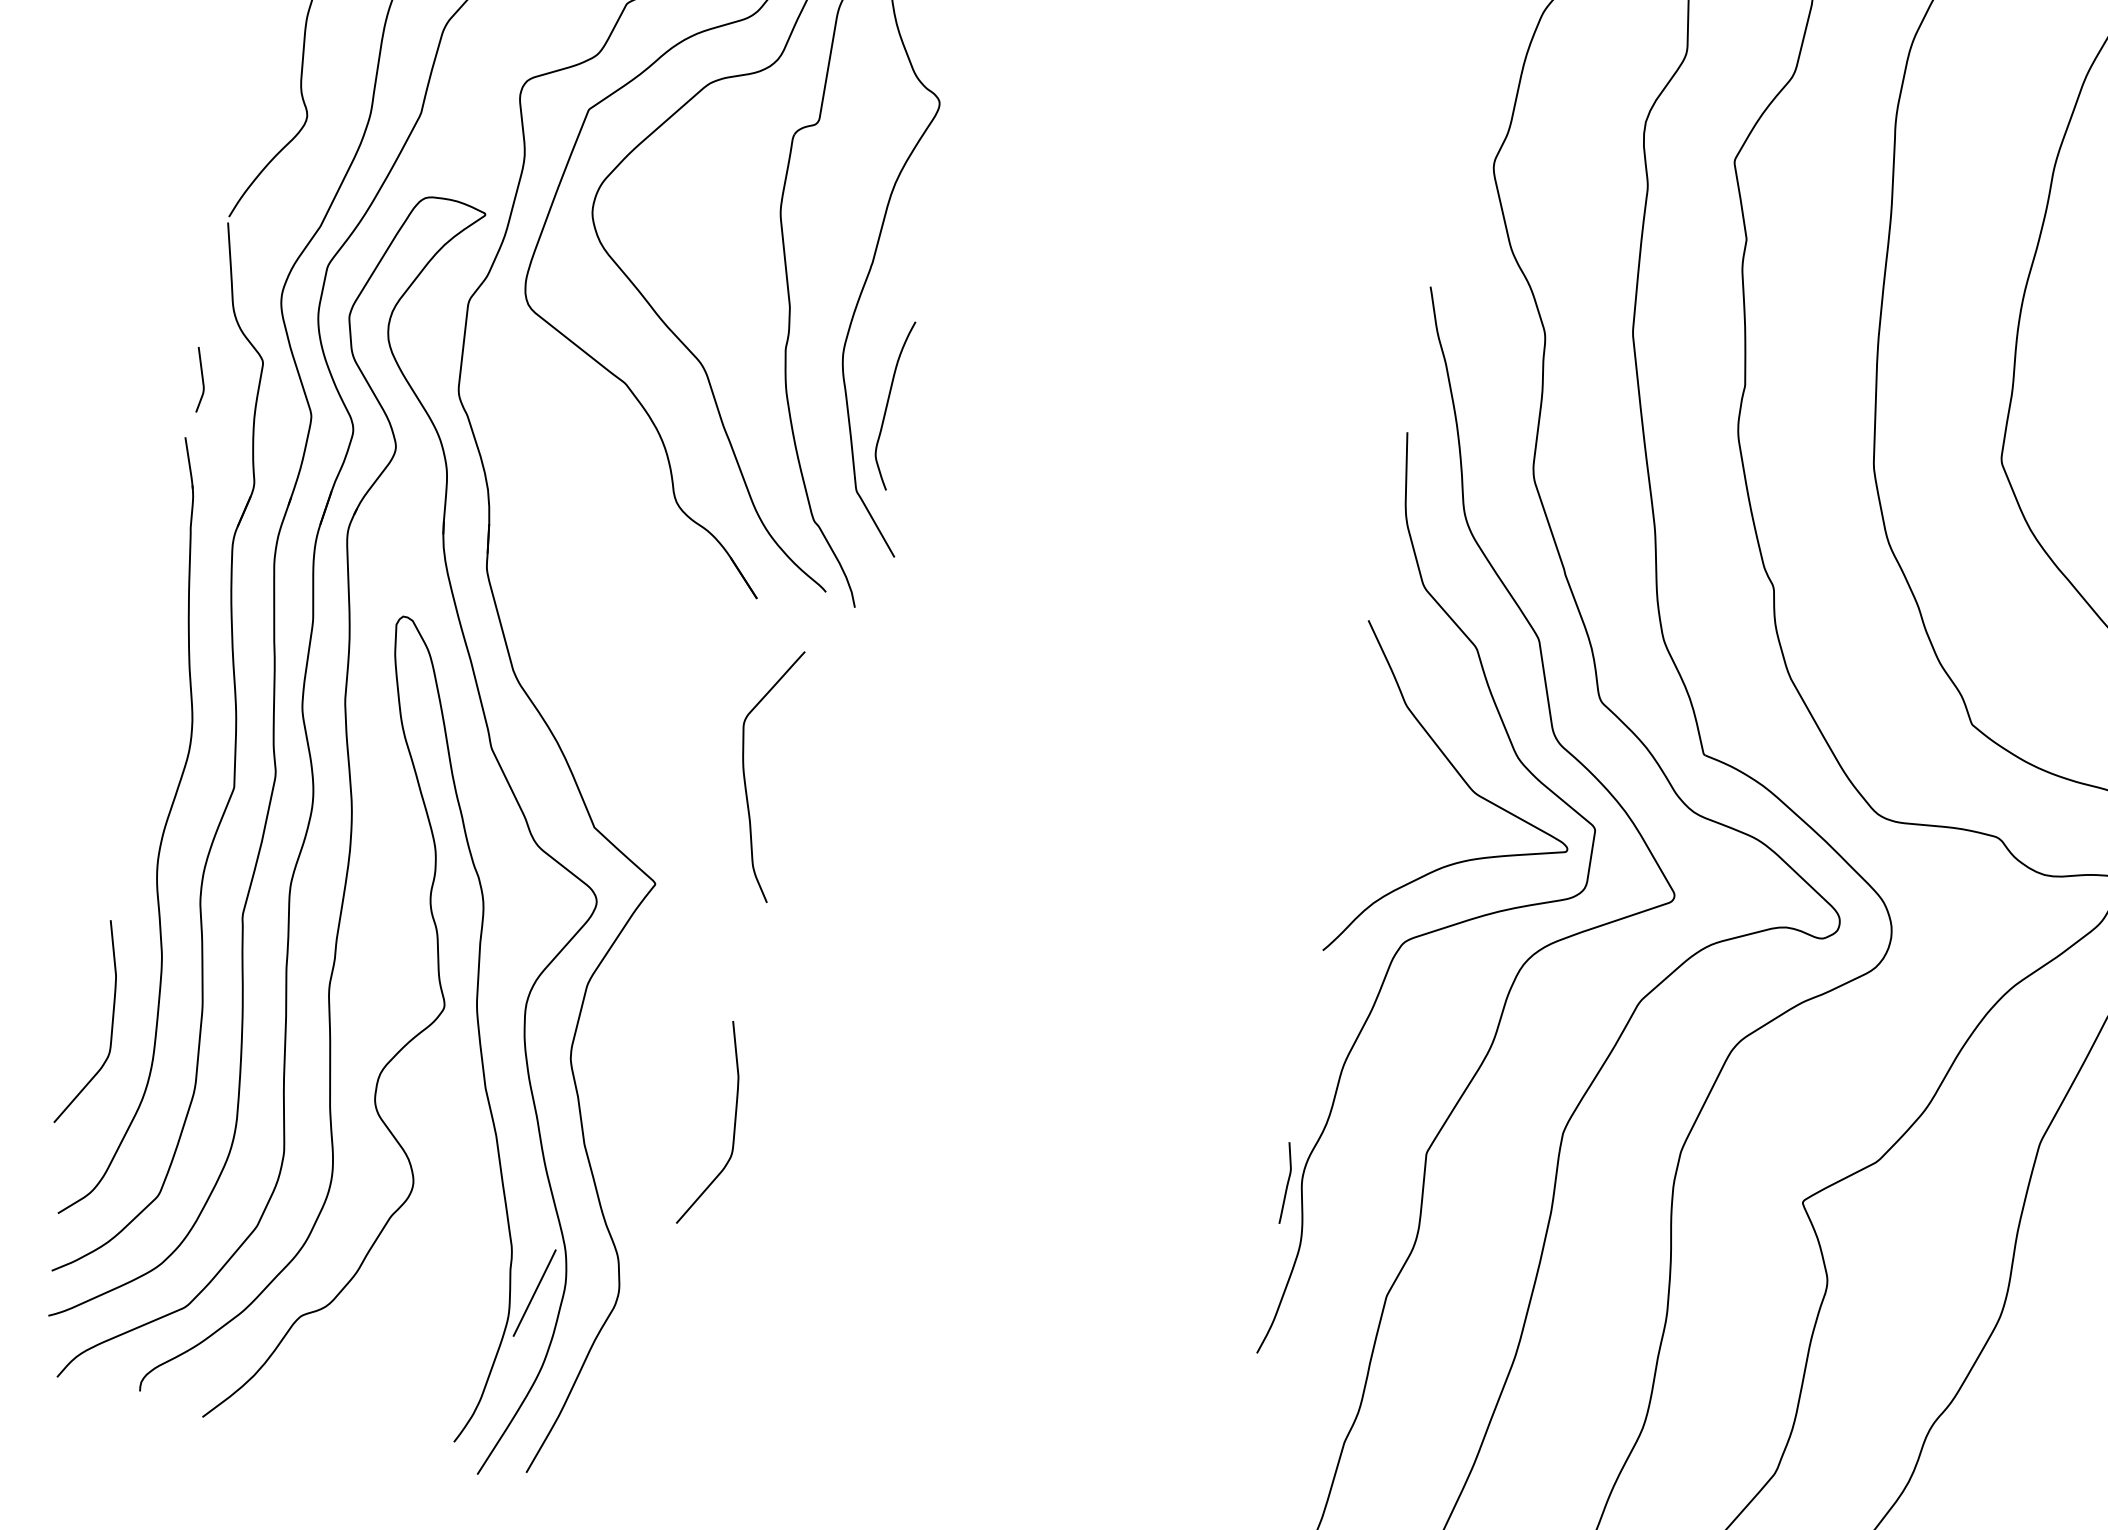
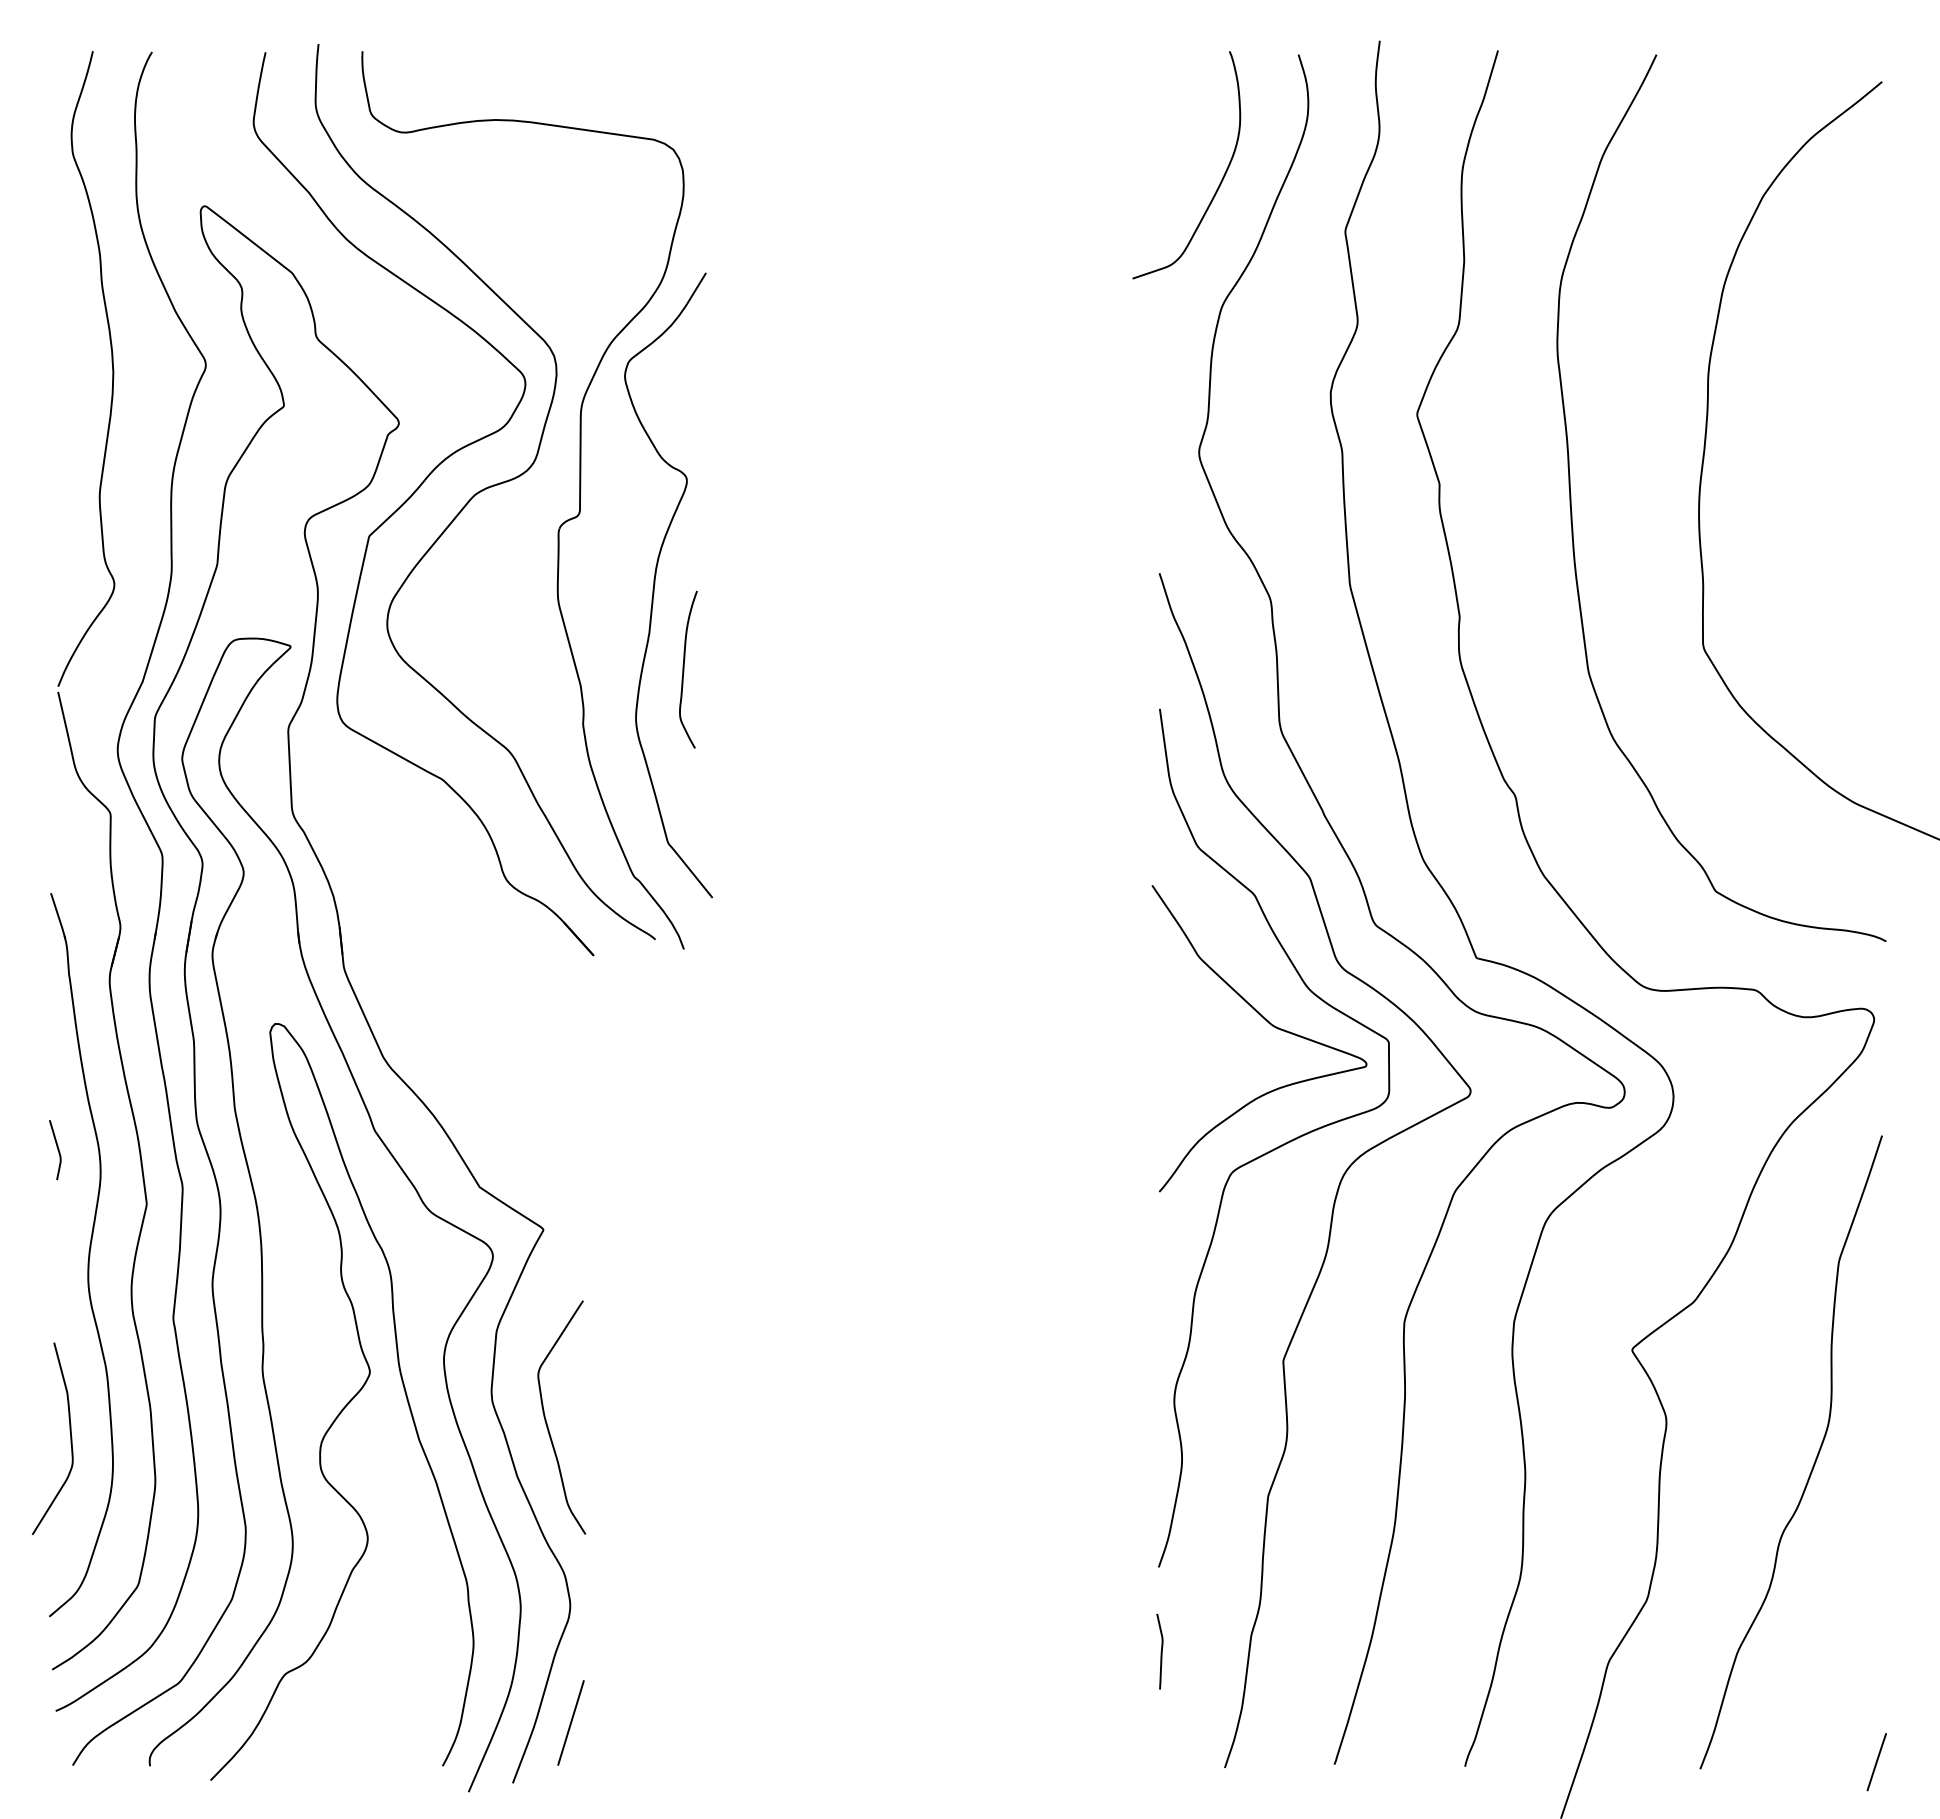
curve: (201, 380) -> (57, 1150), moved
curve: (888, 403) -> (684, 669), moved
curve: (745, 776) -> (547, 1422), moved
curve: (733, 1126) -> (650, 1438), removed
curve: (1286, 1183) -> (1160, 1651), moved
line: (534, 1292) -> (570, 1722), moved

